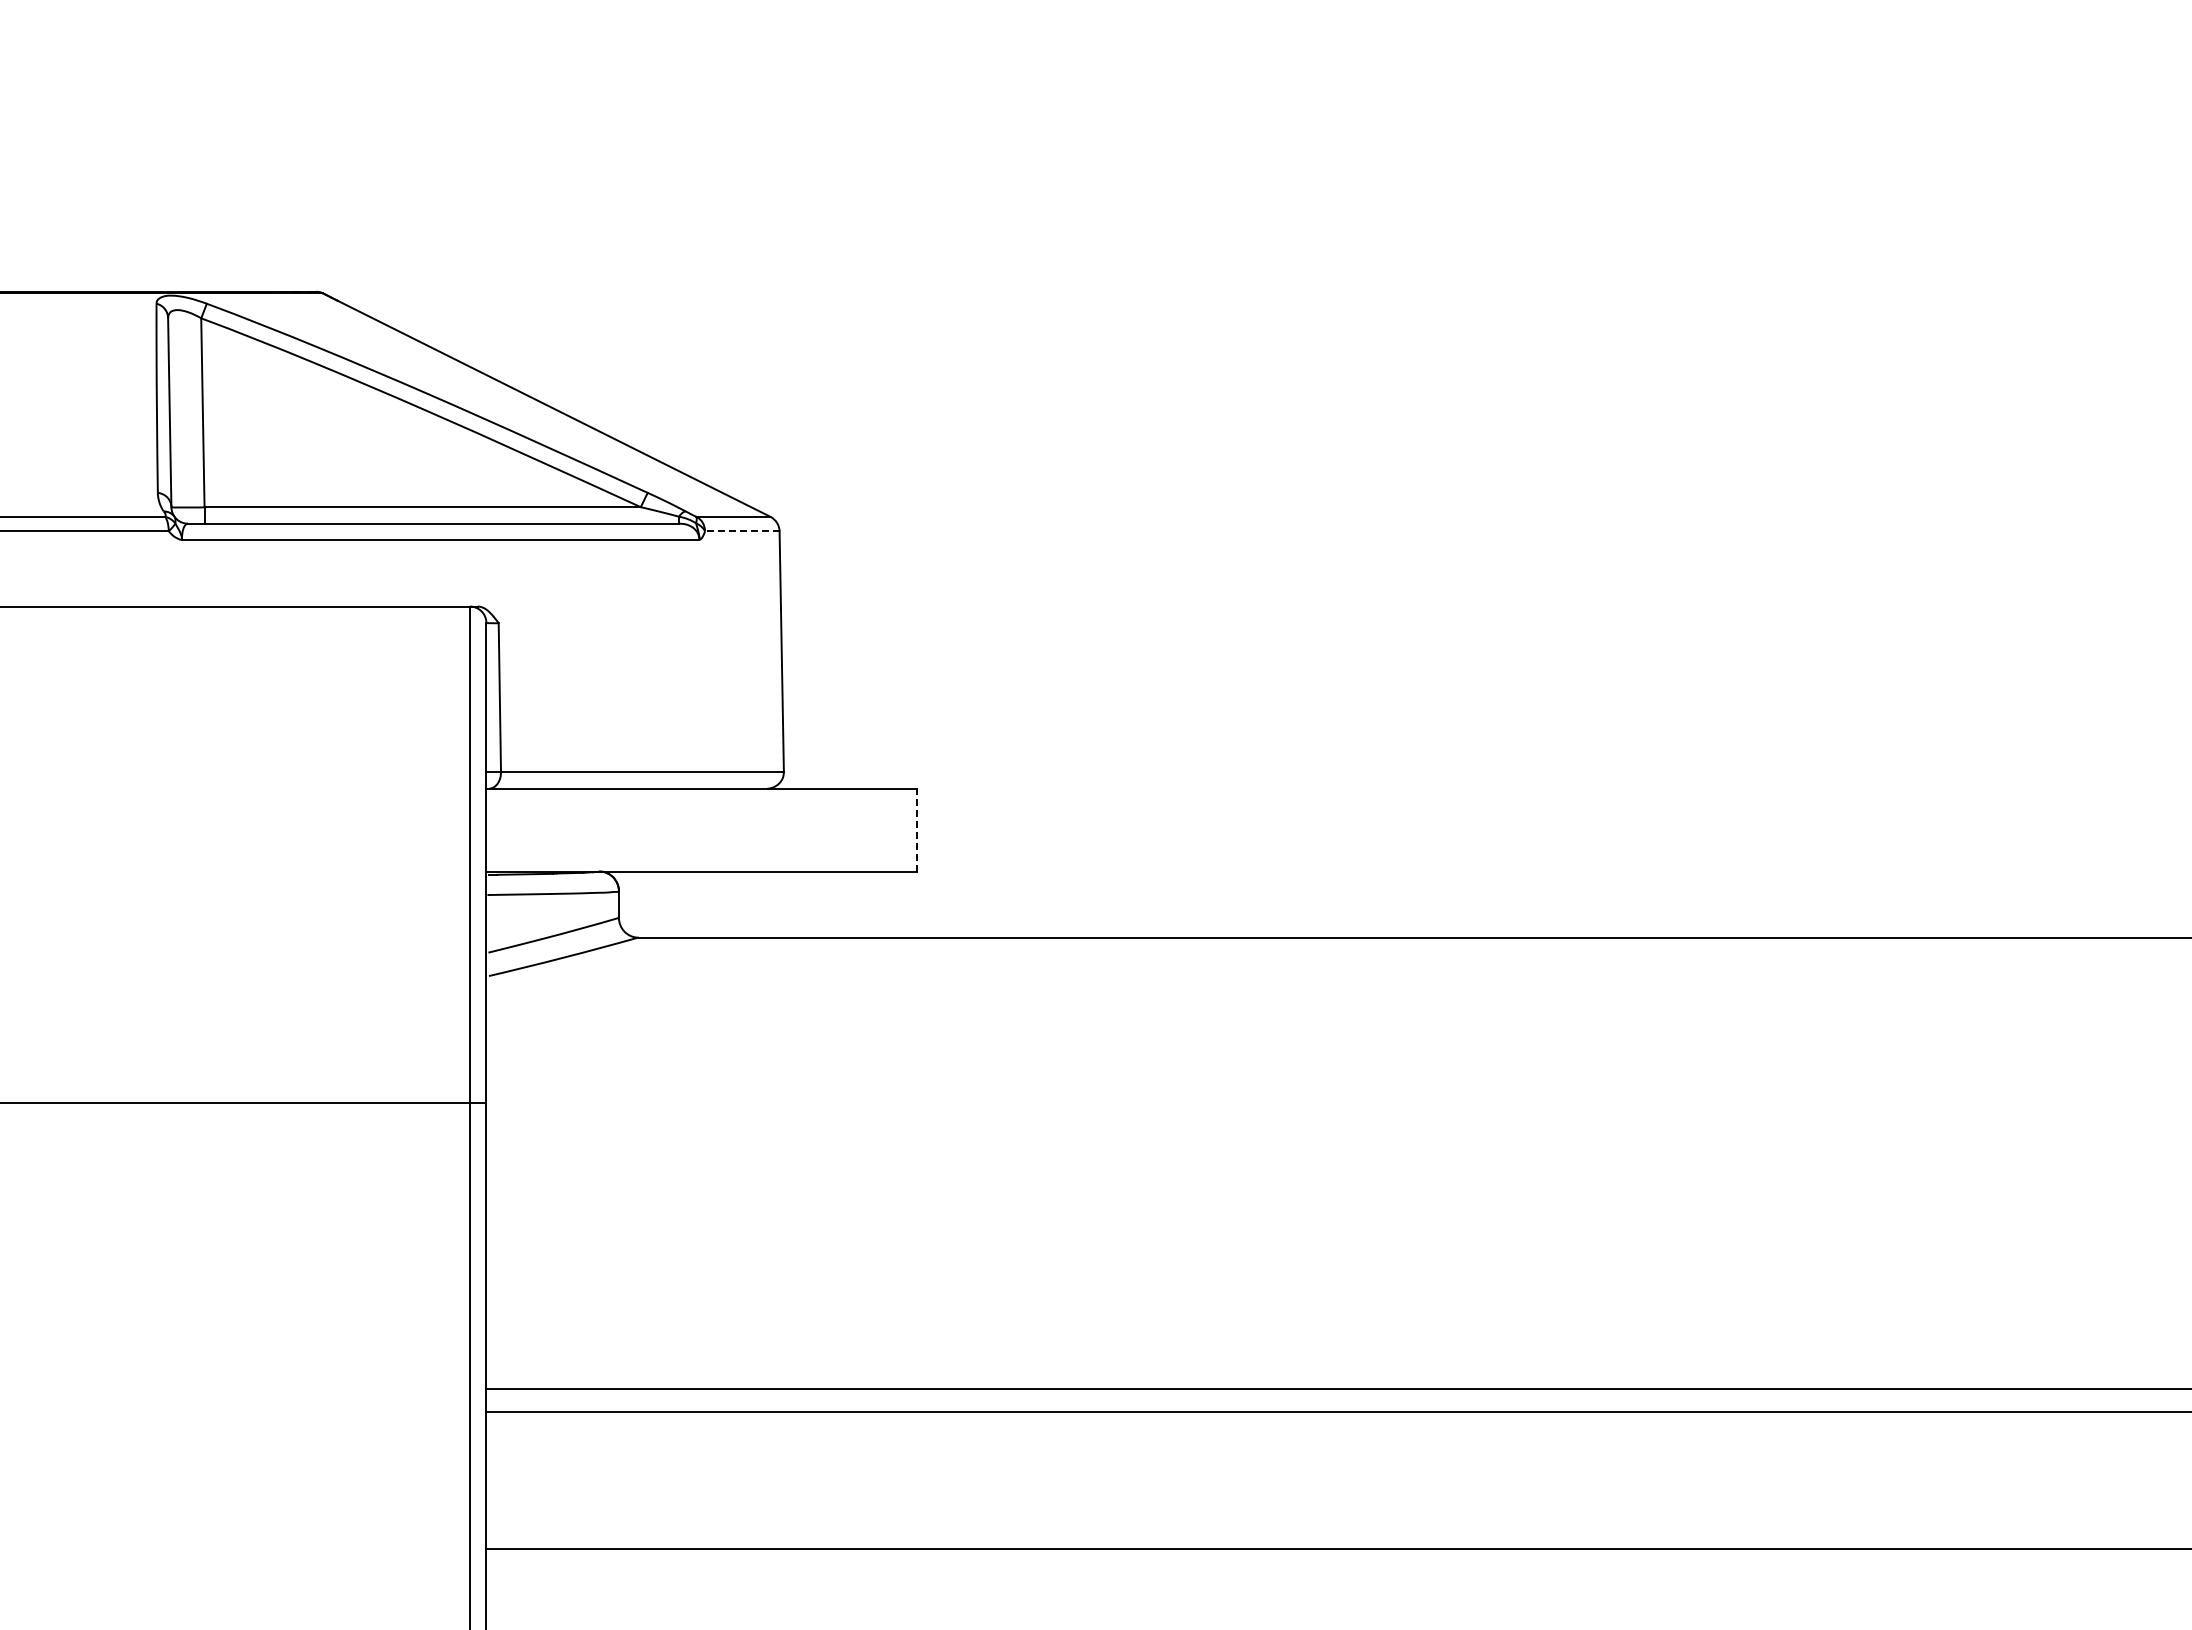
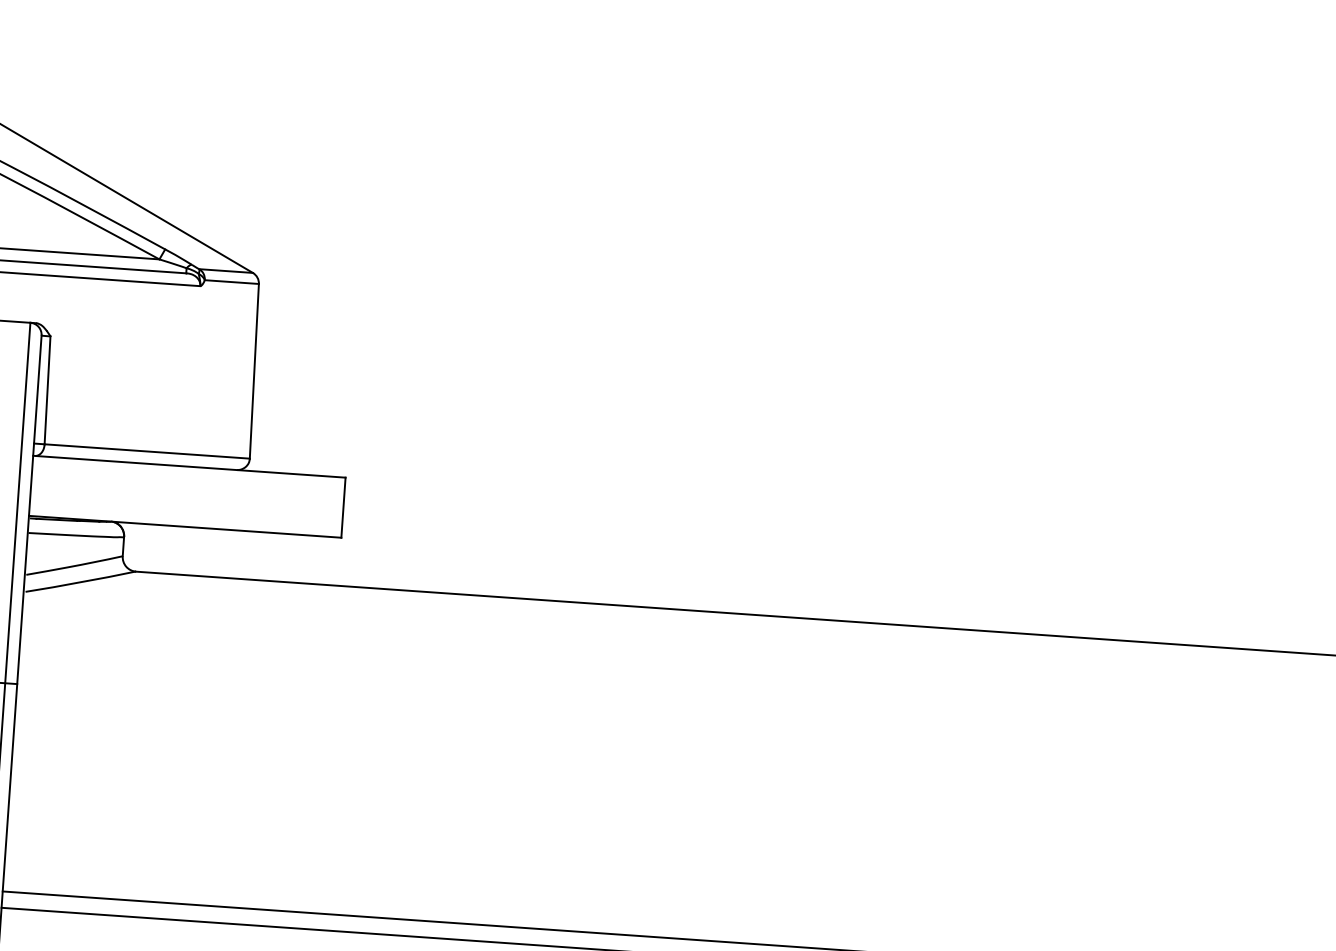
line: (741, 531) -> (231, 282), dashed -> solid
line: (917, 829) -> (343, 507), dashed -> solid

